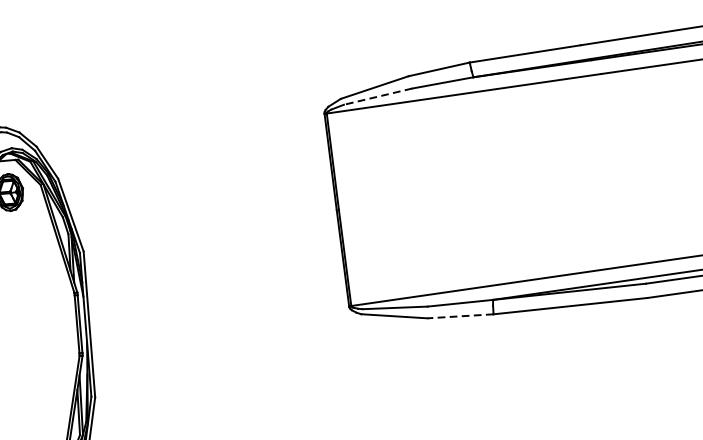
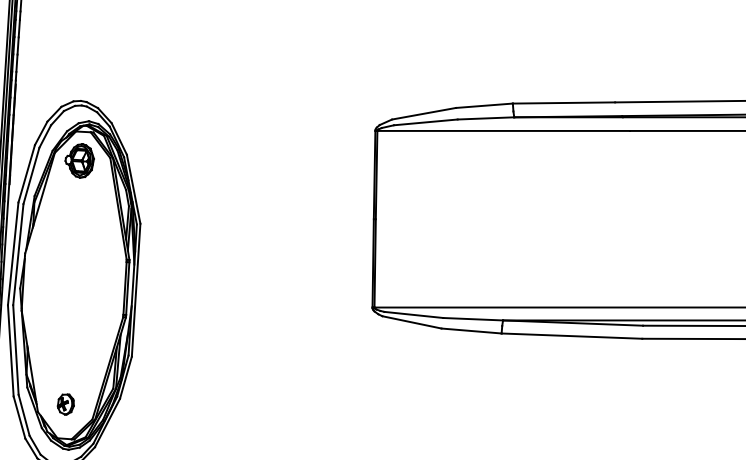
line: (377, 96) -> (425, 122), dashed -> solid
line: (460, 315) -> (471, 330), dashed -> solid

